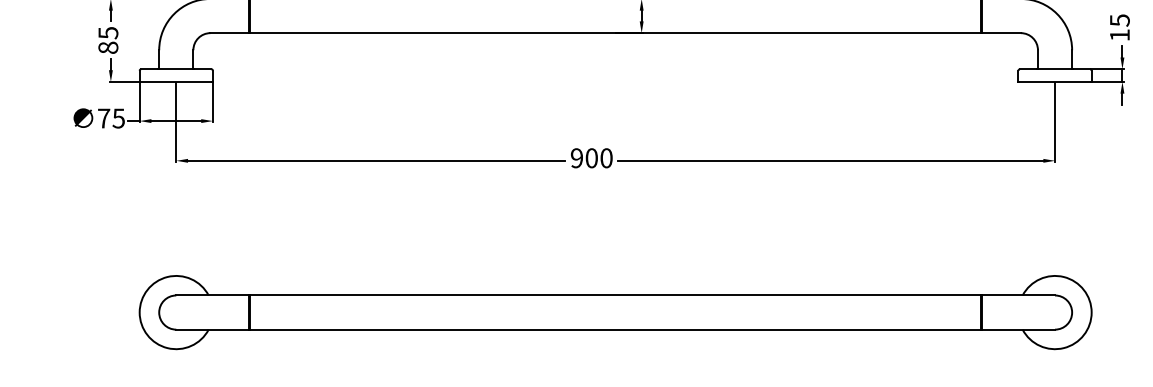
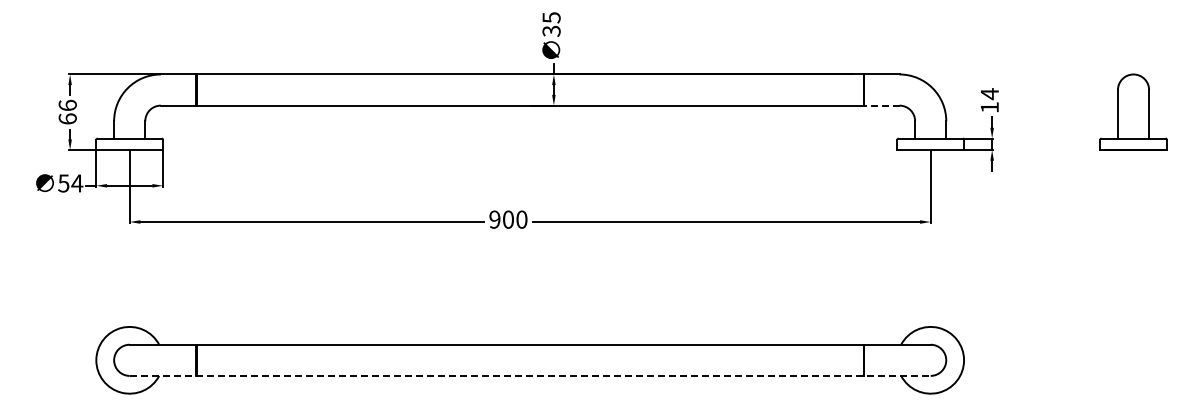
text: (1119, 20) -> (989, 94), 15 -> 14
line: (1001, 33) -> (881, 105), solid -> dashed
text: (108, 39) -> (67, 111), 85 -> 66
text: (111, 118) -> (70, 183), 75 -> 54
line: (615, 329) -> (530, 375), solid -> dashed

